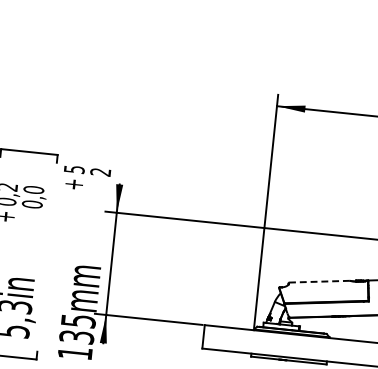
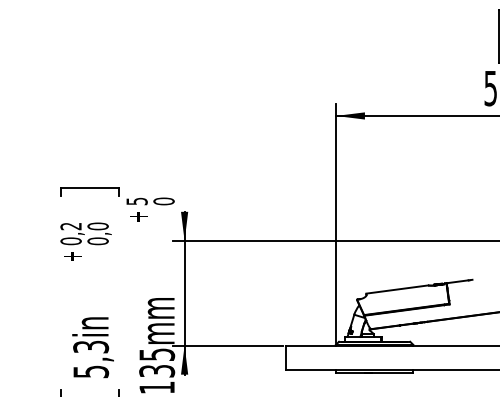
text: (100, 172) -> (163, 201), 2 -> 0
line: (318, 281) -> (396, 289), dashed -> solid

